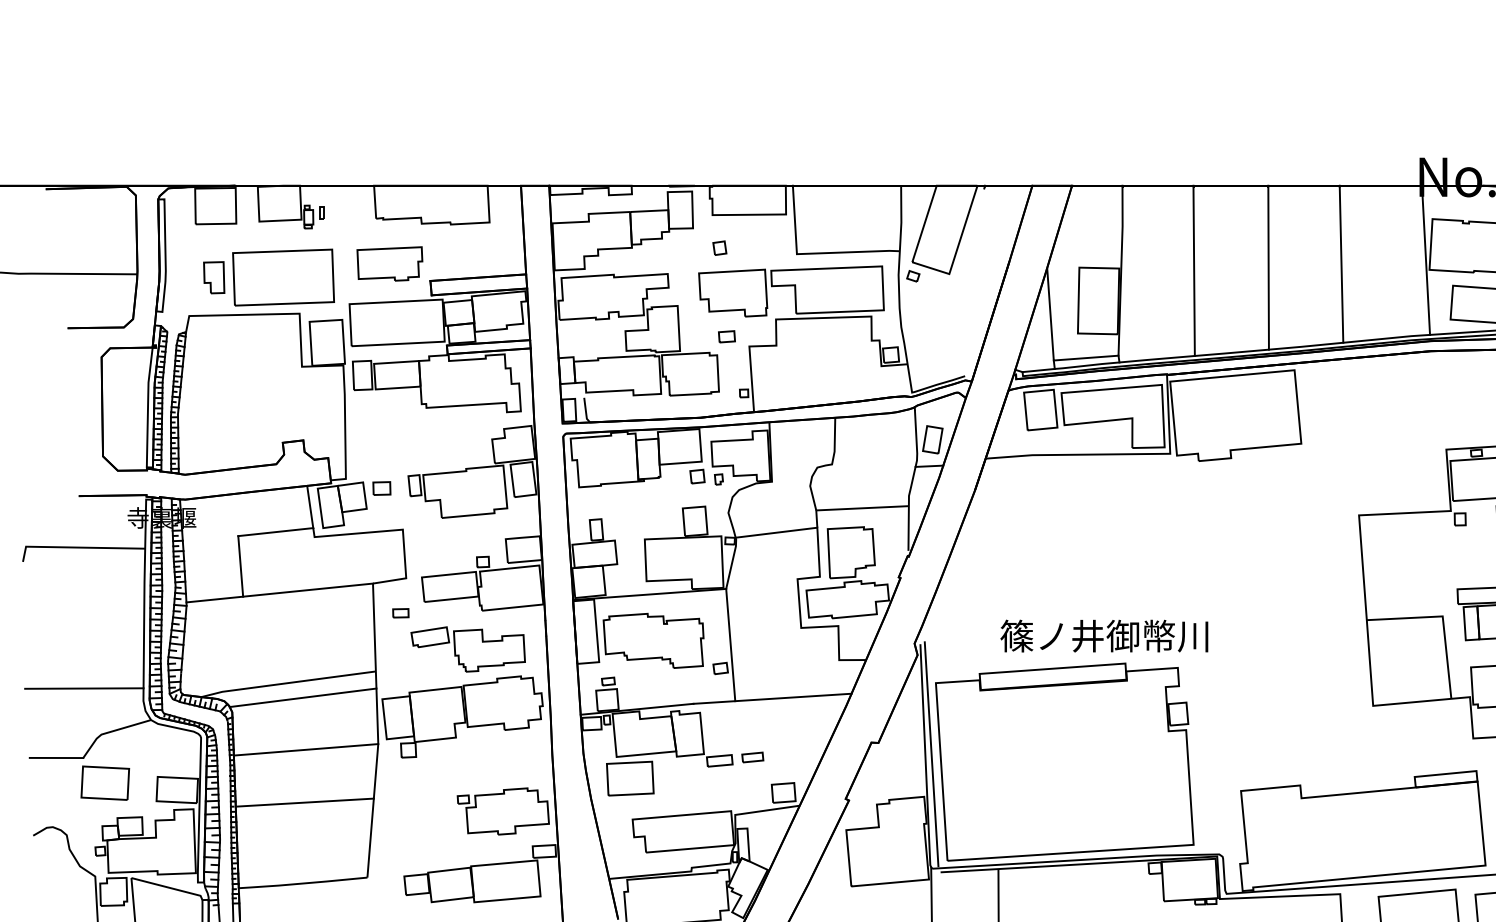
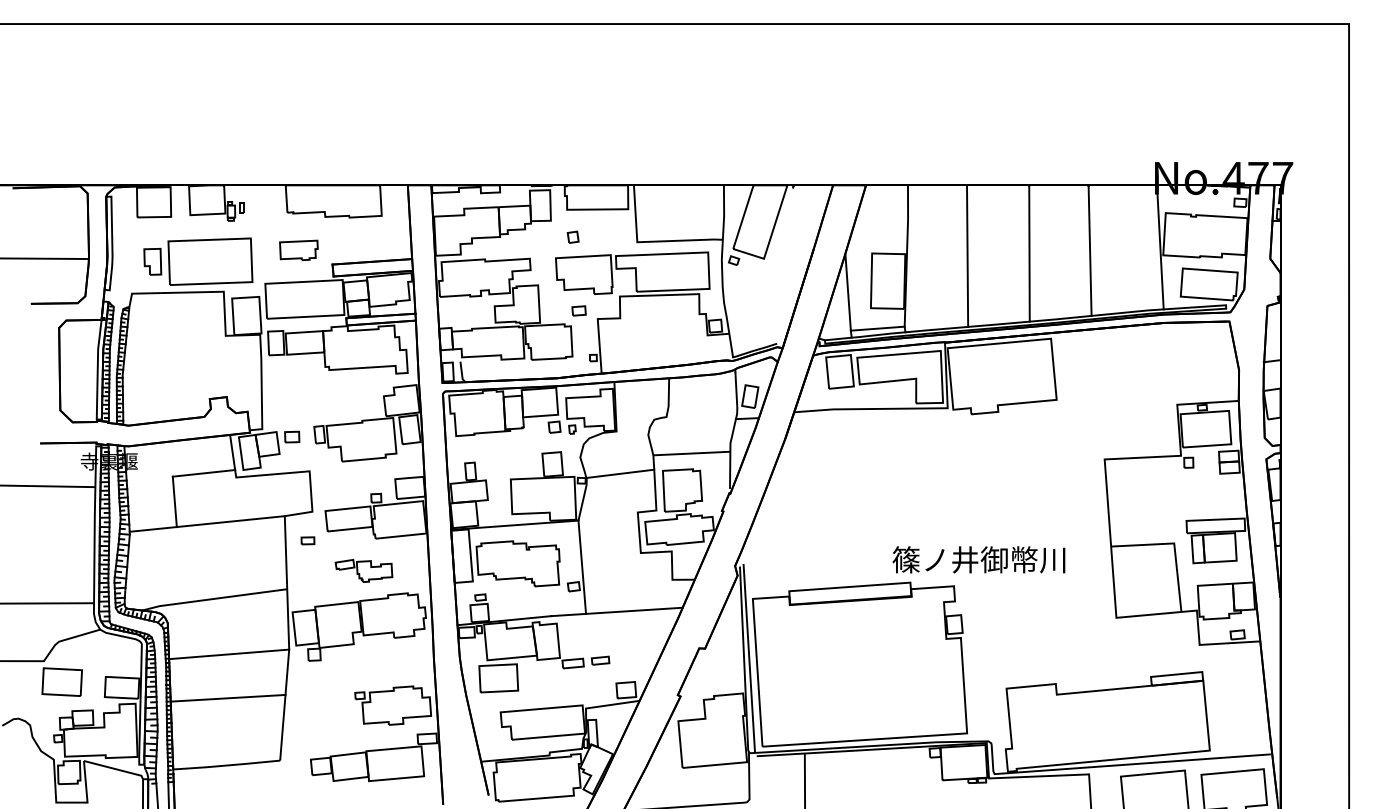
part: (389, 264) -> (298, 250), size x0.7
text: (1103, 635) -> (978, 559), moved
part: (467, 648) -> (363, 570), size x0.6
line: (302, 697) -> (226, 610), removed

